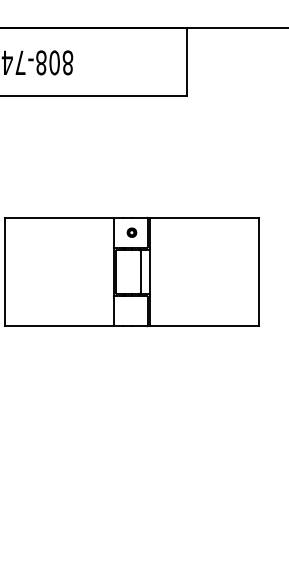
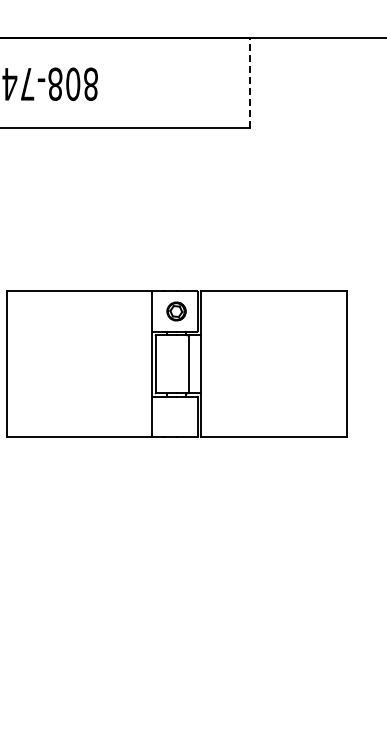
line: (187, 61) -> (250, 82), solid -> dashed
part: (131, 232) -> (176, 311), size x1.6

